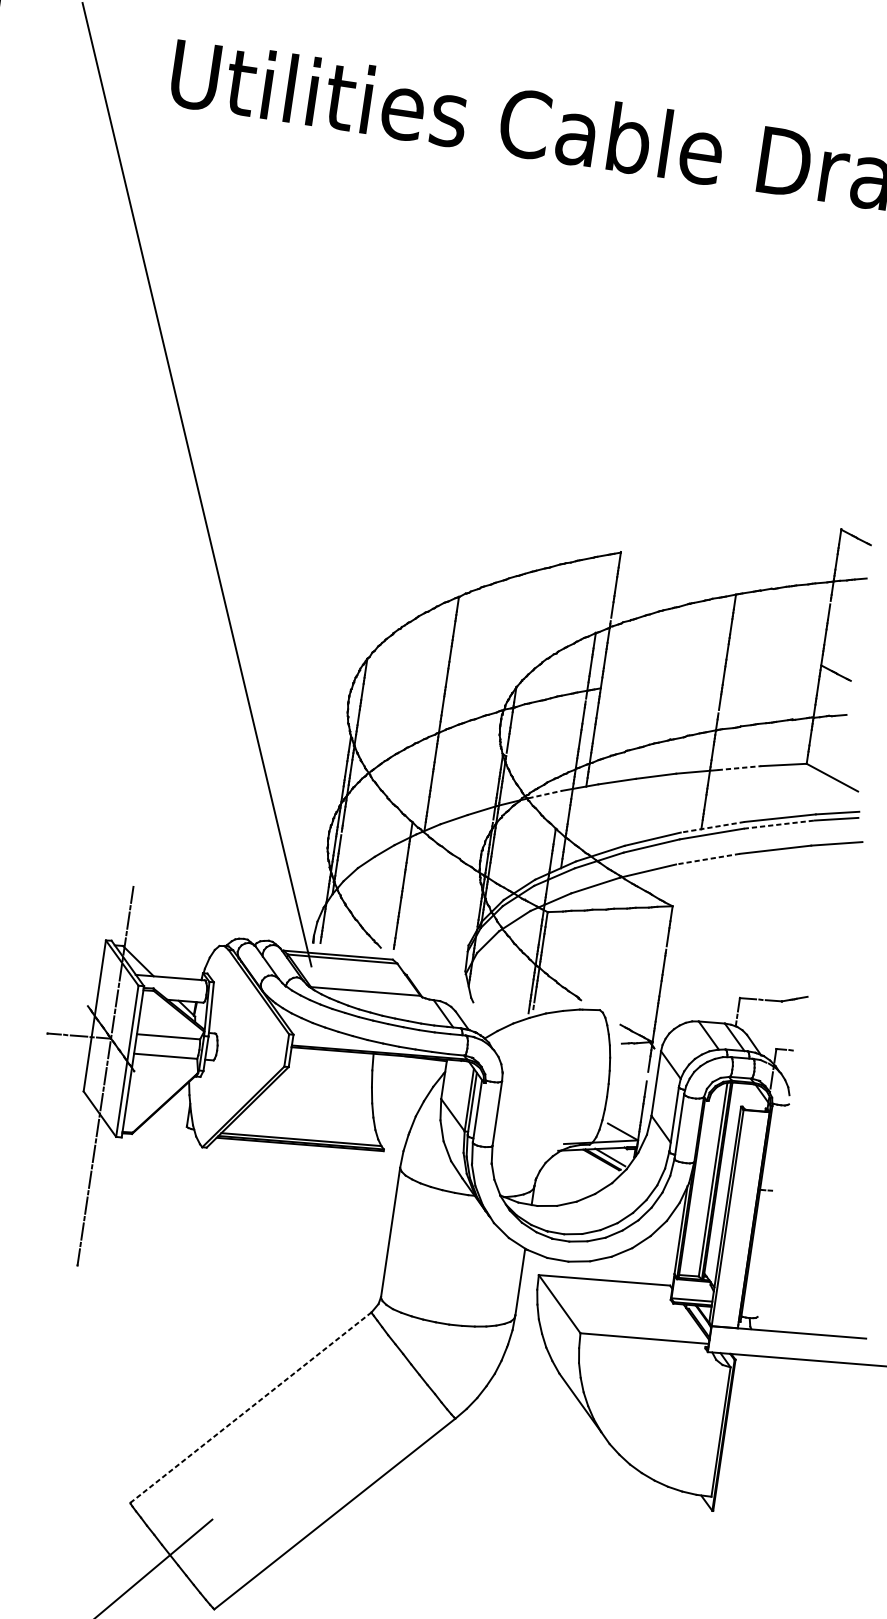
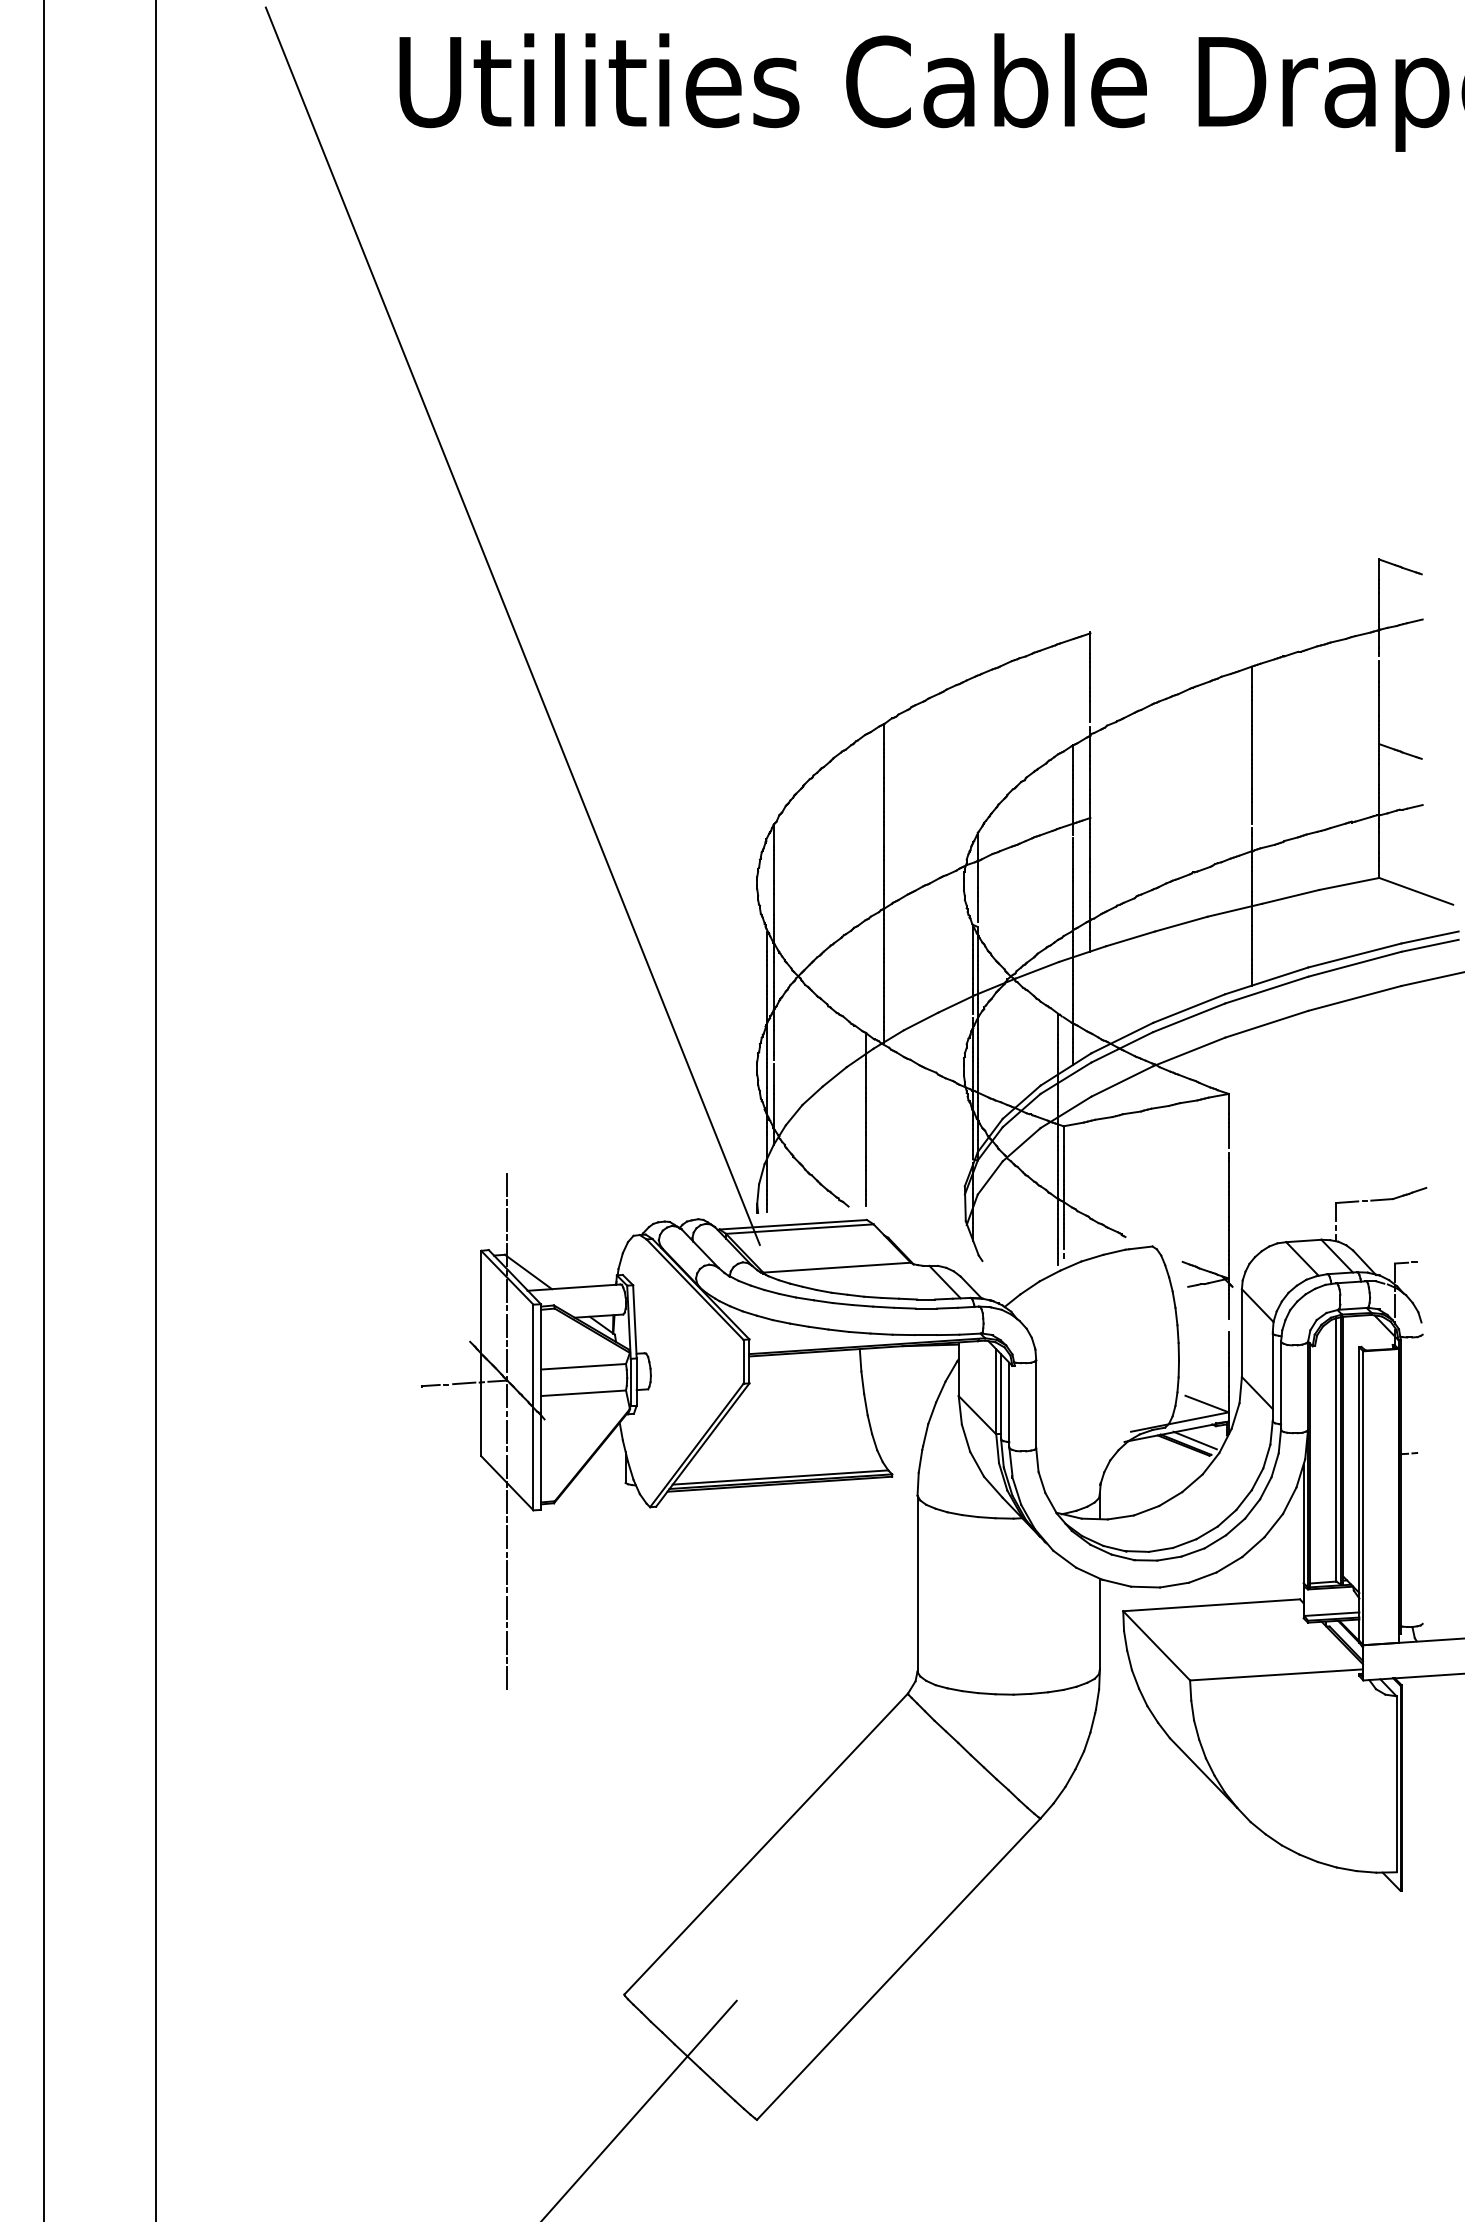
line: (740, 767) -> (1291, 896), dashed -> solid
line: (545, 794) -> (1037, 970), dashed -> solid
line: (779, 824) -> (1355, 964), dashed -> solid
line: (712, 826) -> (1266, 980), dashed -> solid
line: (707, 859) -> (1266, 1024), dashed -> solid
line: (251, 1407) -> (766, 1844), dashed -> solid

